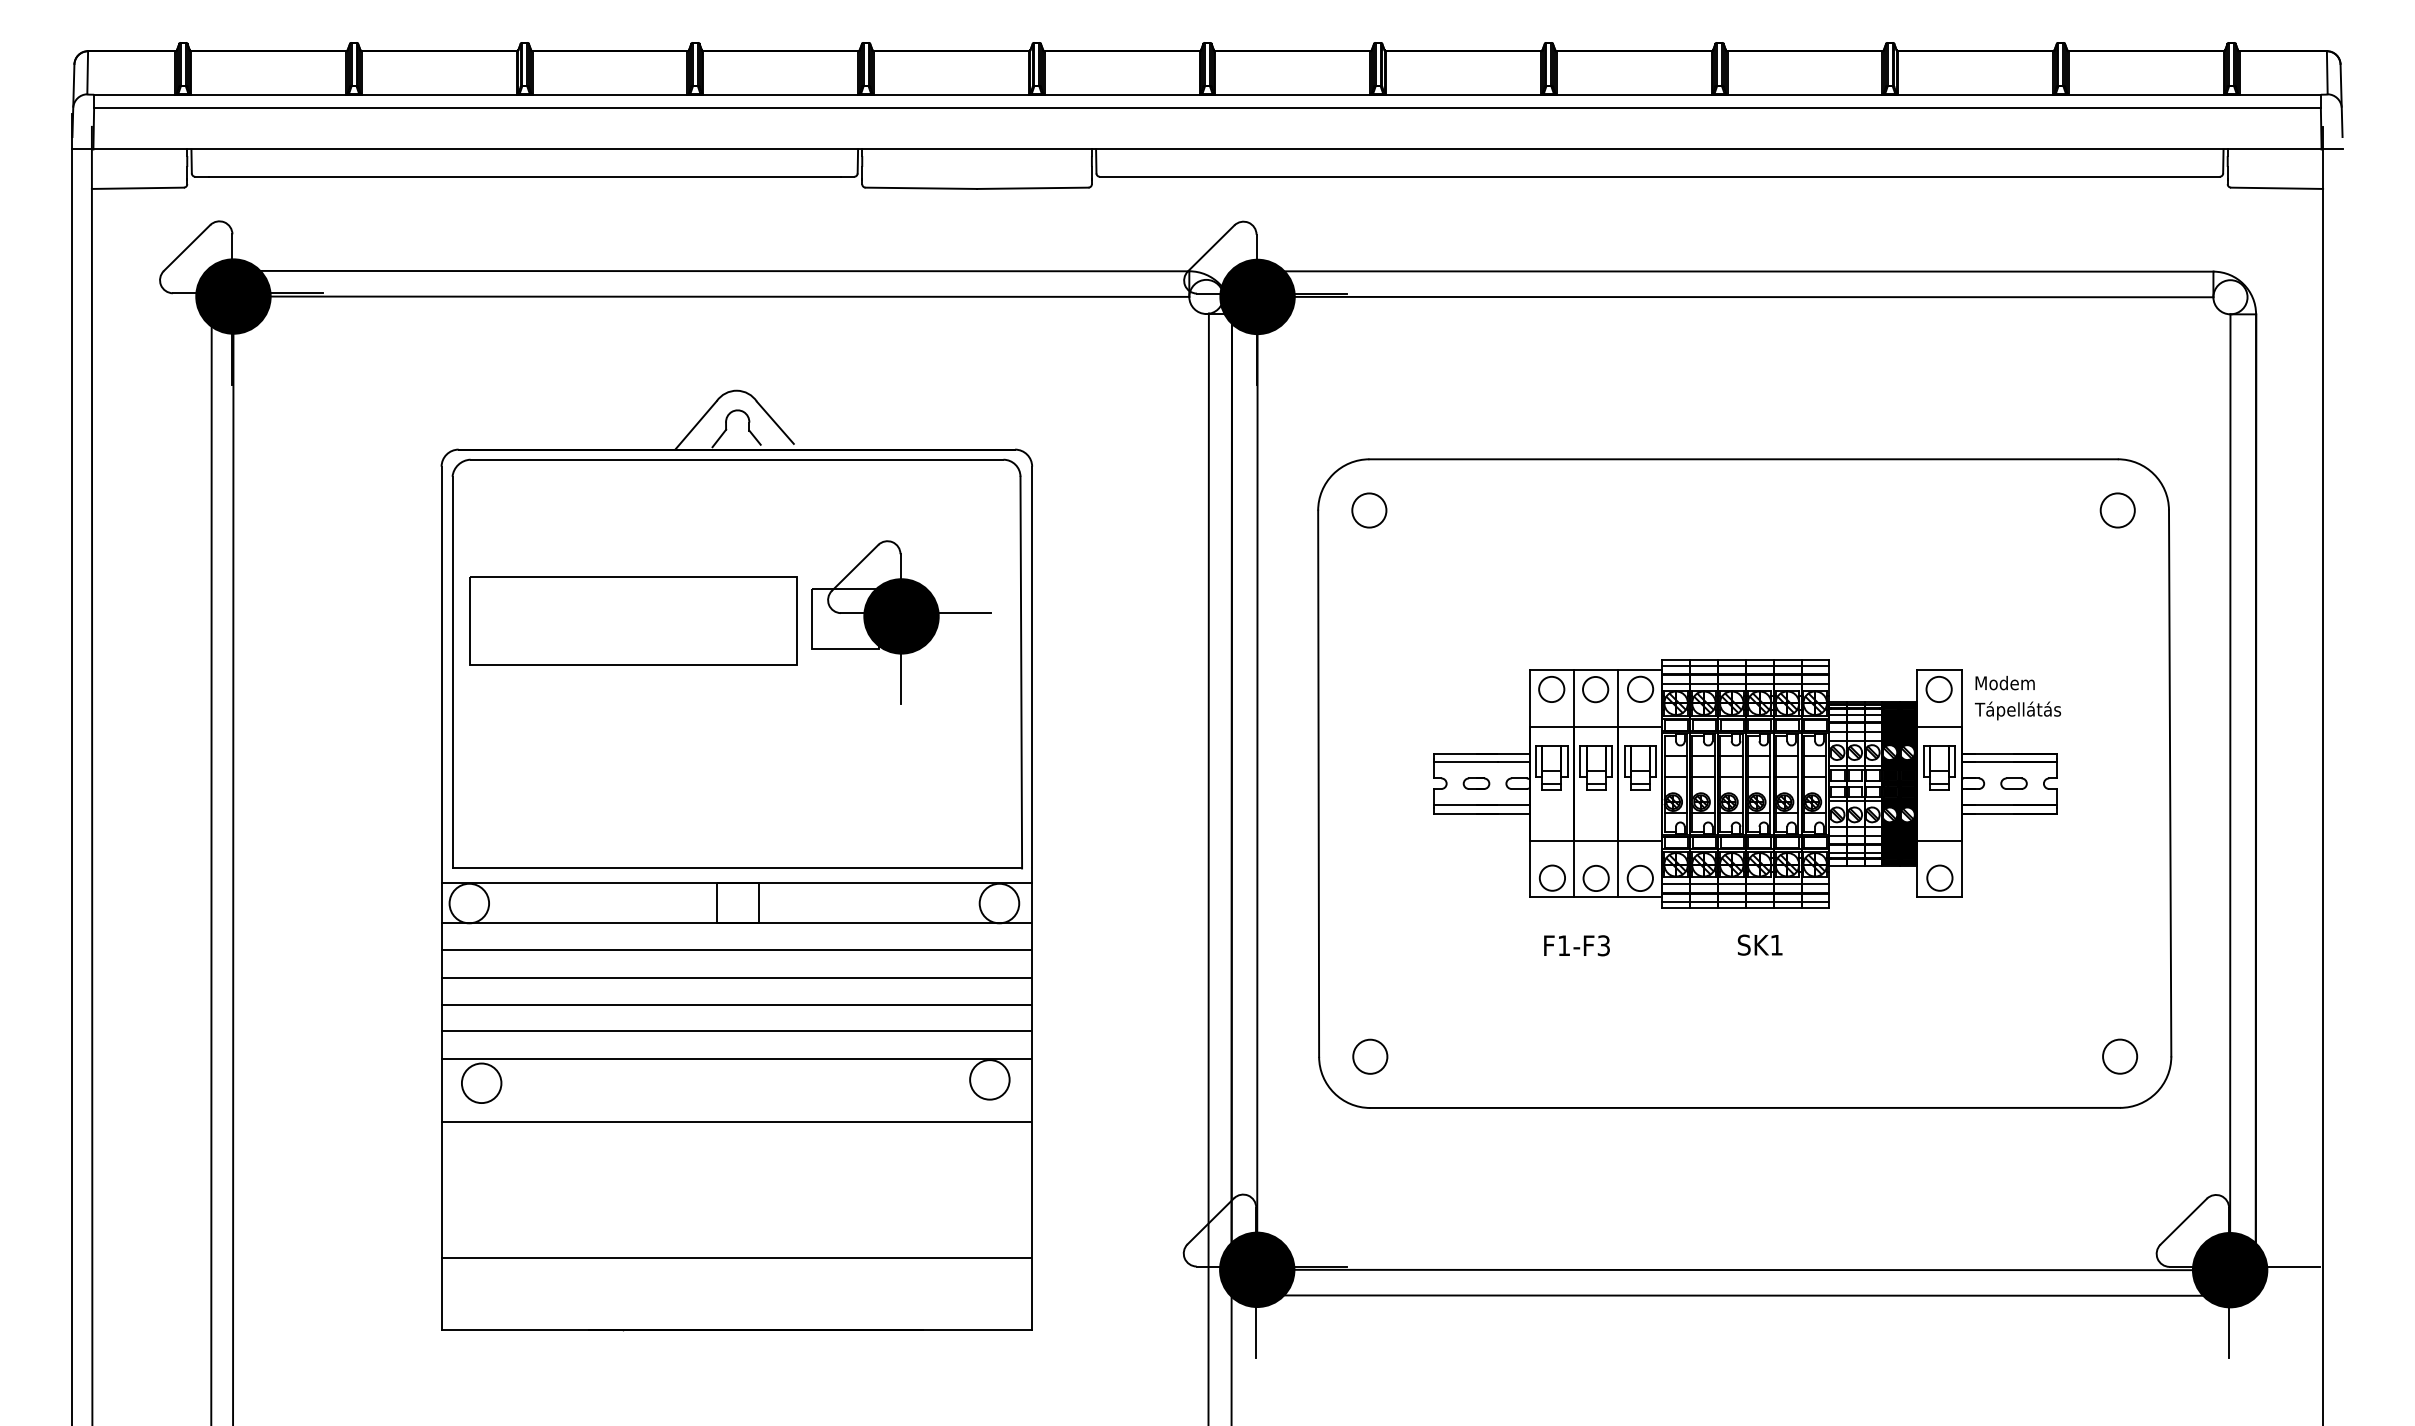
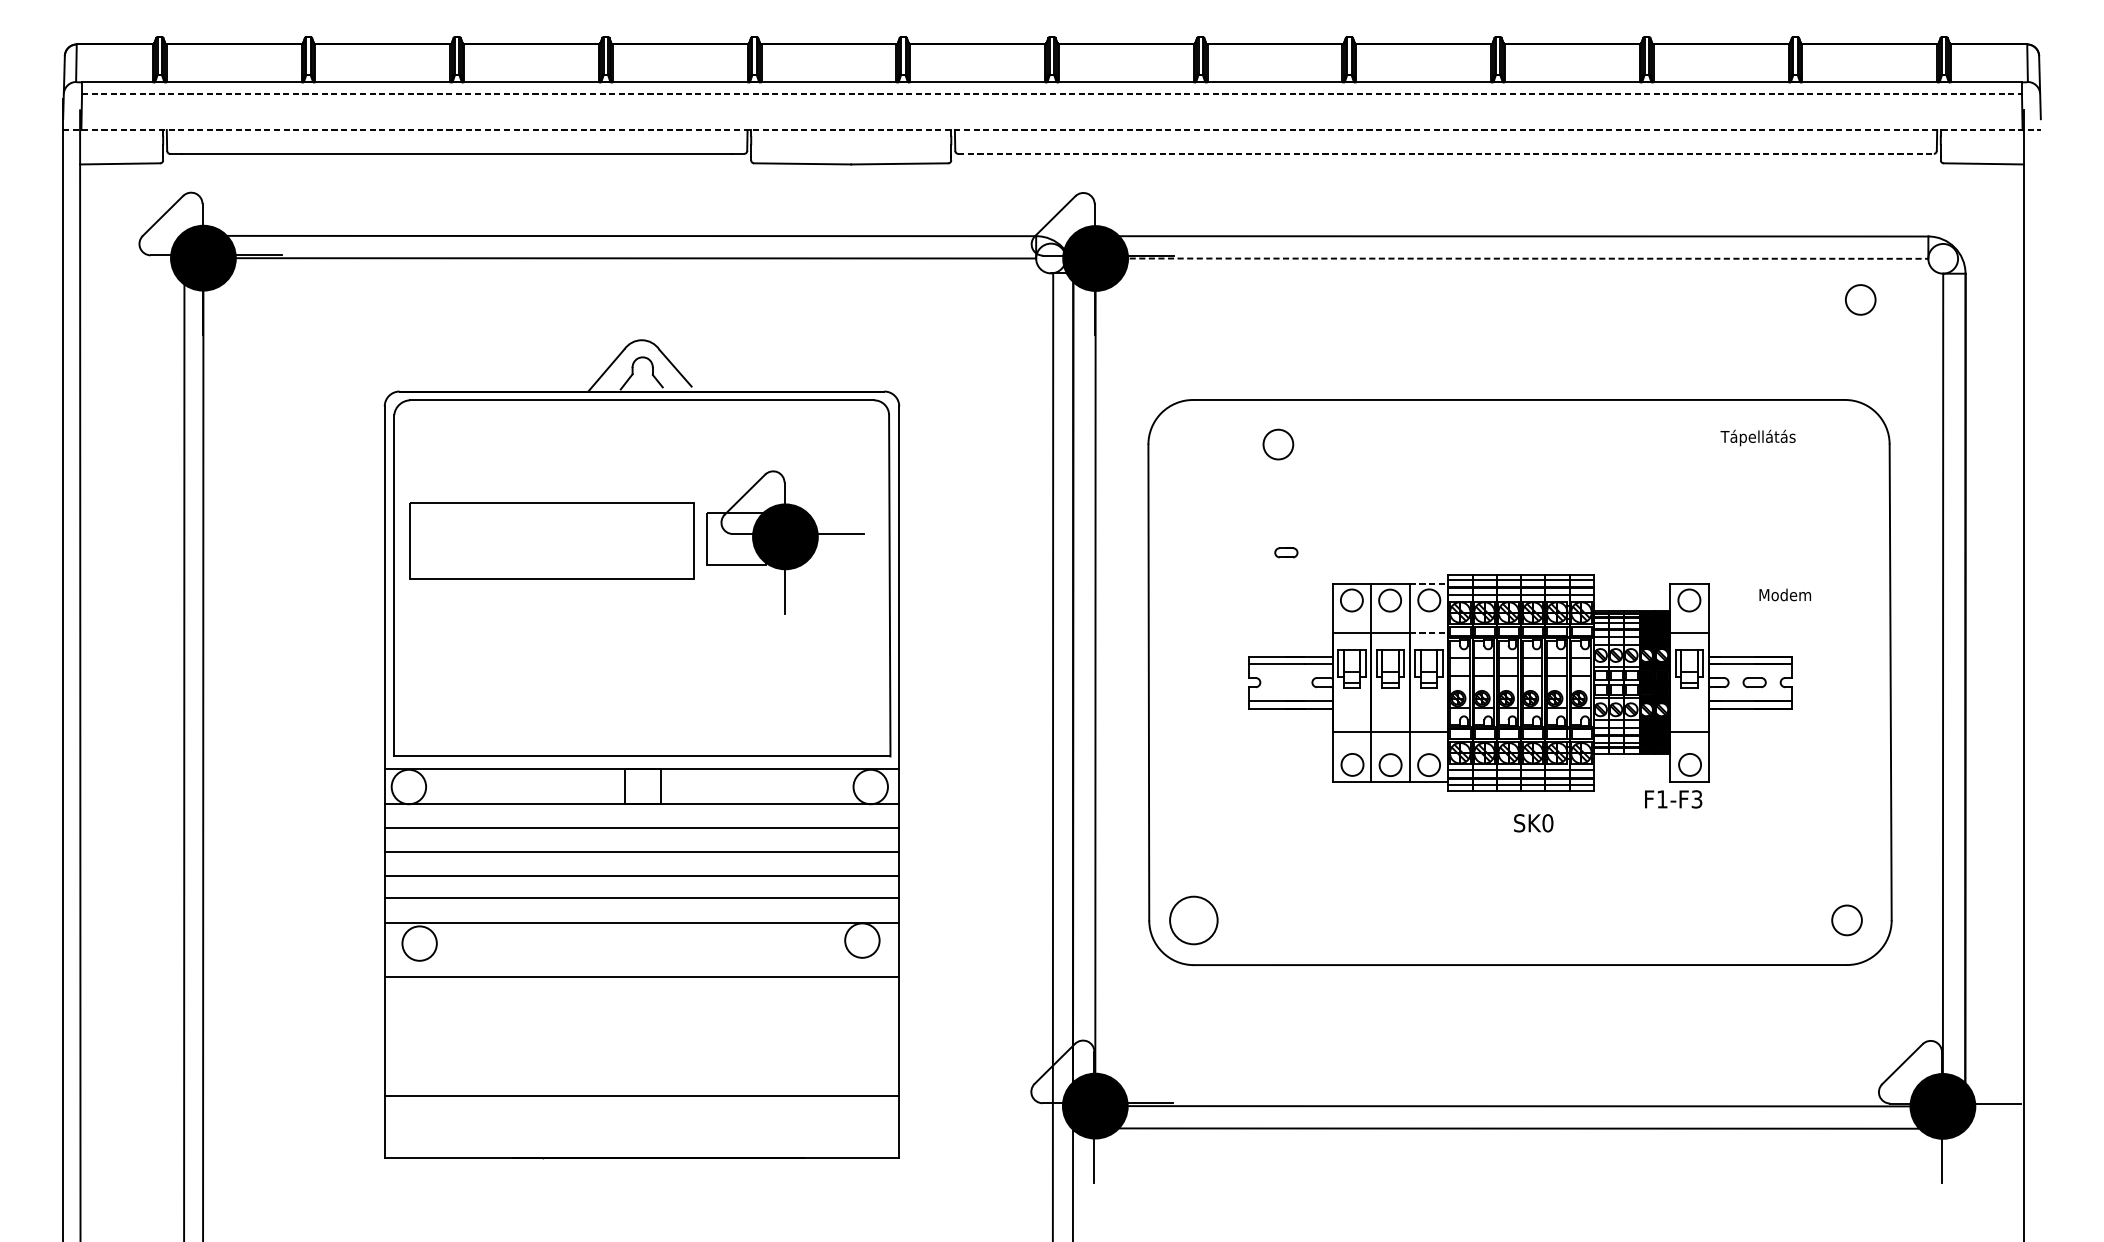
line: (1208, 108) -> (1052, 94), solid -> dashed
line: (1208, 149) -> (1052, 130), solid -> dashed
line: (1659, 176) -> (1445, 153), solid -> dashed
line: (1744, 297) -> (1519, 259), solid -> dashed
circle: (1369, 510) -> (1278, 444), moved
circle: (2117, 510) -> (1860, 299), moved
line: (1640, 670) -> (1429, 583), solid -> dashed
text: (2004, 682) -> (1784, 594), moved
text: (2017, 710) -> (1757, 437), moved
line: (1640, 726) -> (1429, 632), solid -> dashed
part: (1476, 783) -> (1286, 552), moved
text: (1776, 944) -> (1547, 822), SK1 -> SK0
text: (1576, 945) -> (1673, 799), moved
circle: (1370, 1056) -> (1194, 920), size x1.6

